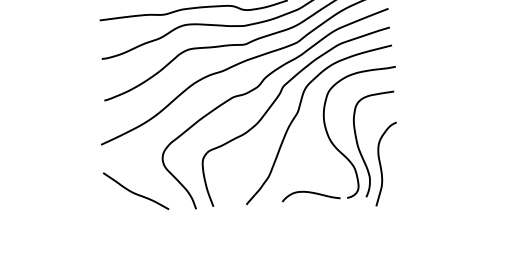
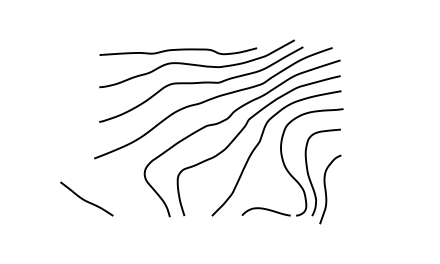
curve: (134, 191) -> (85, 199), moved

